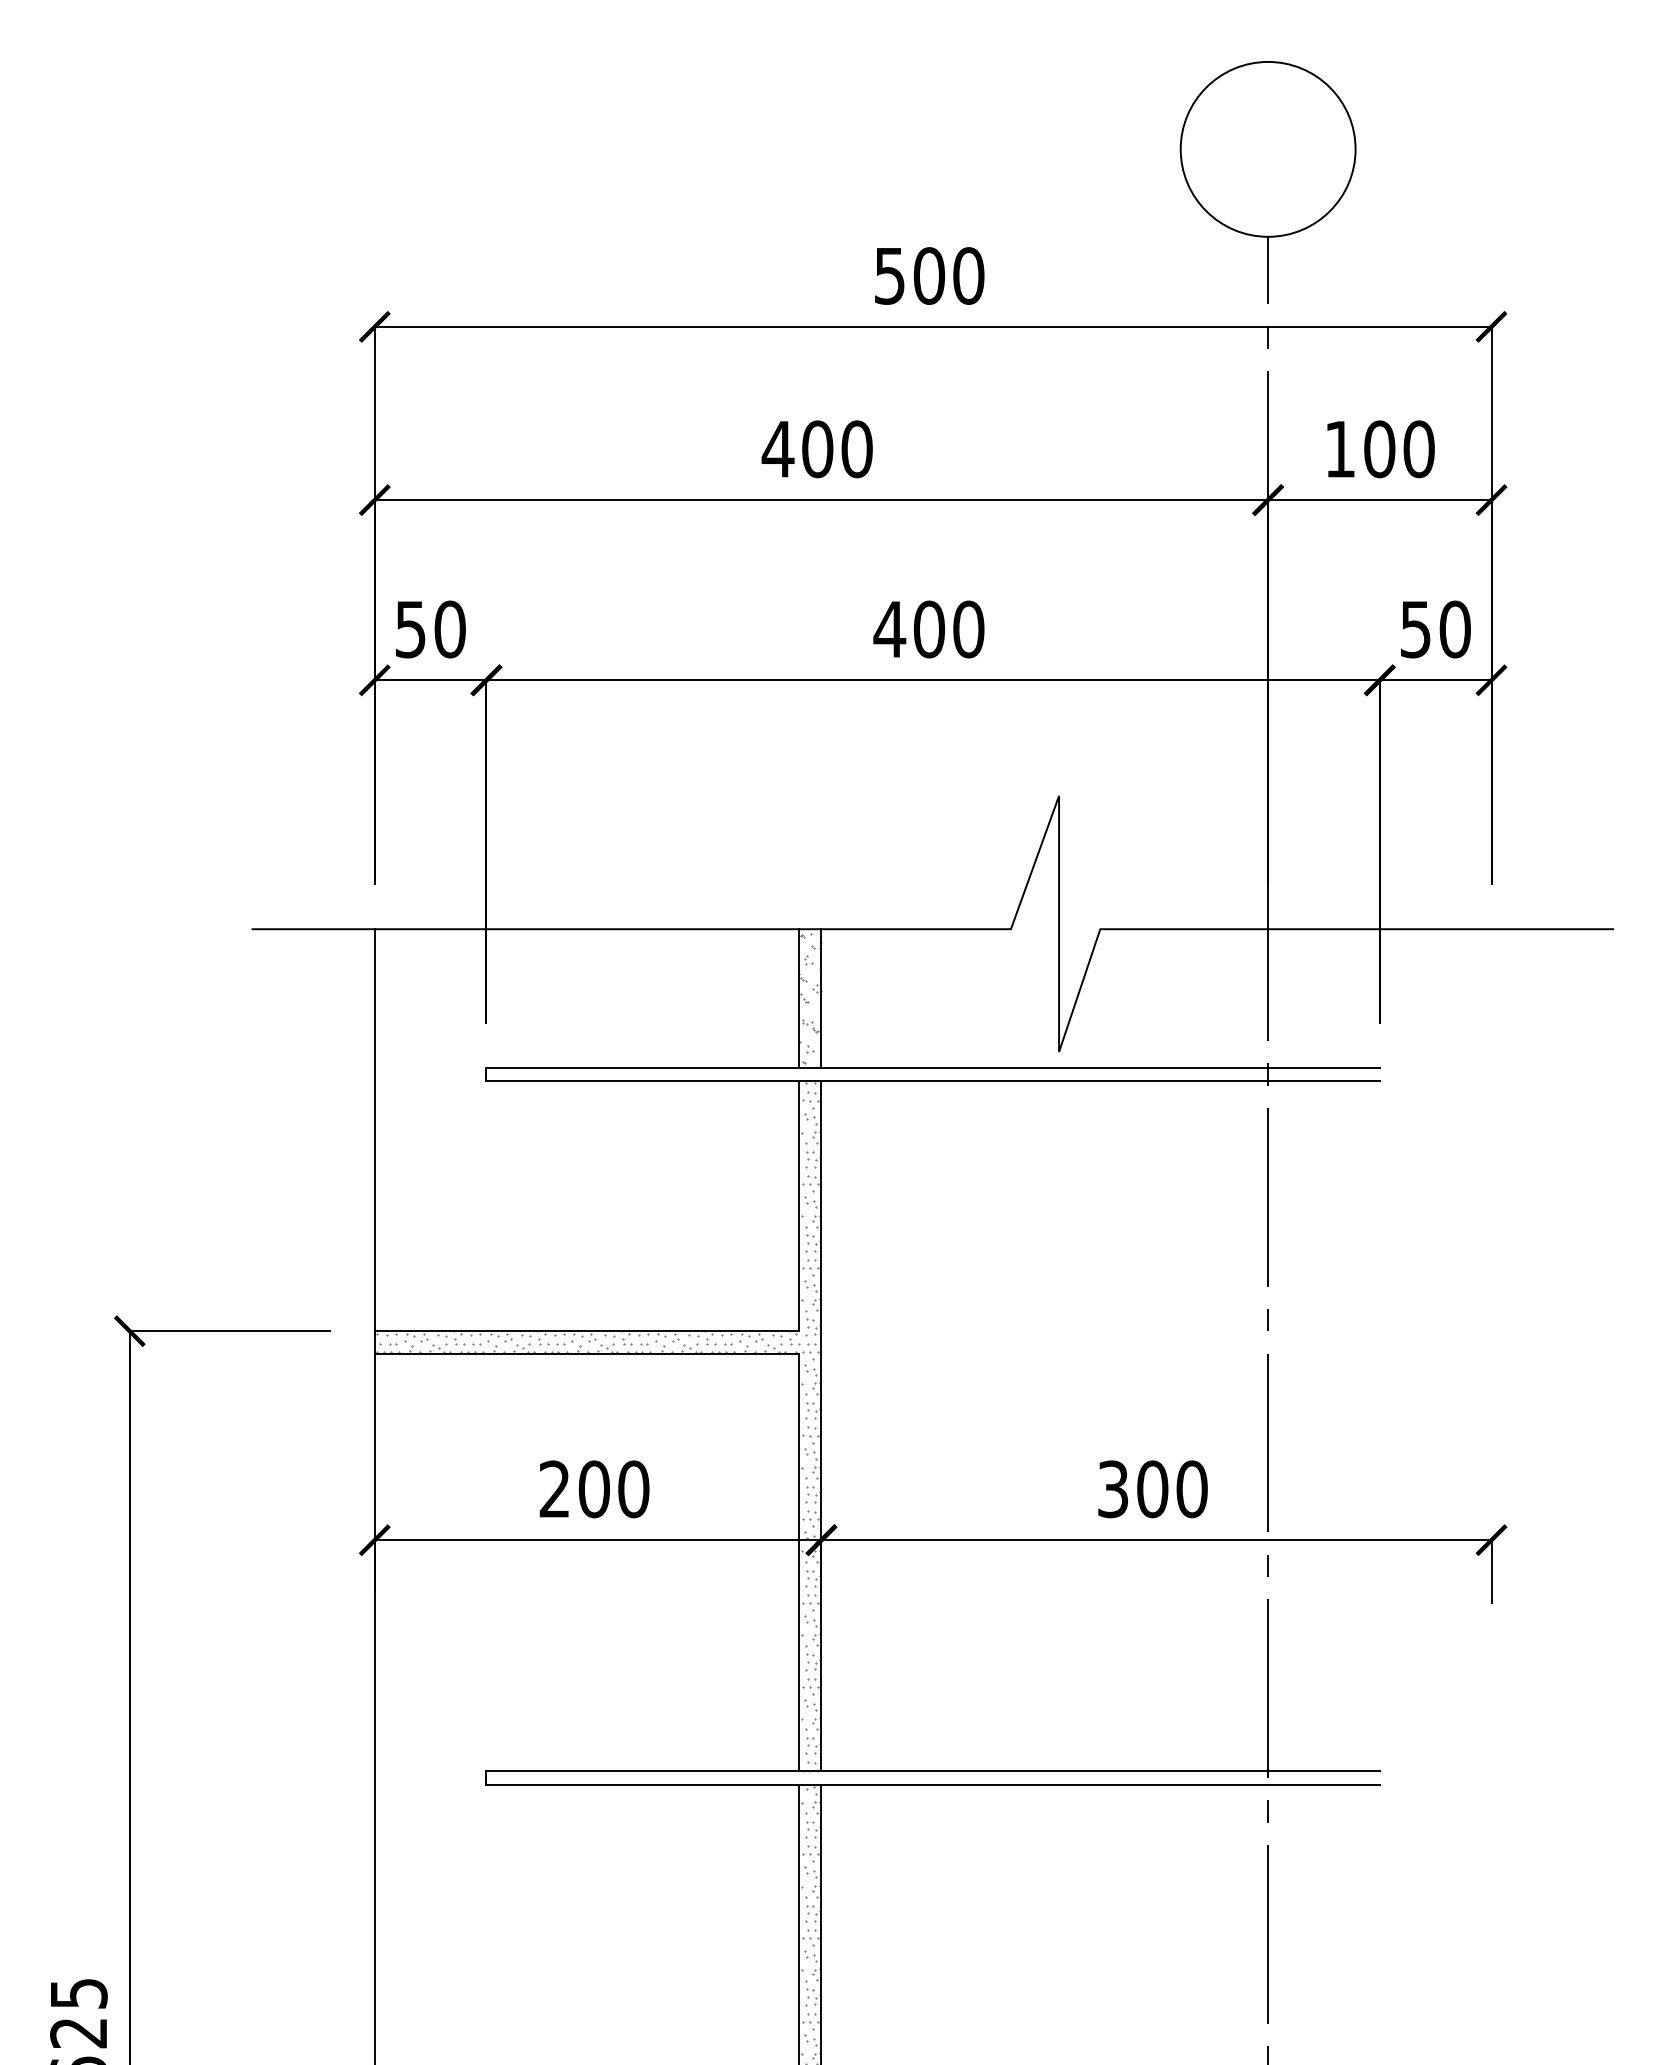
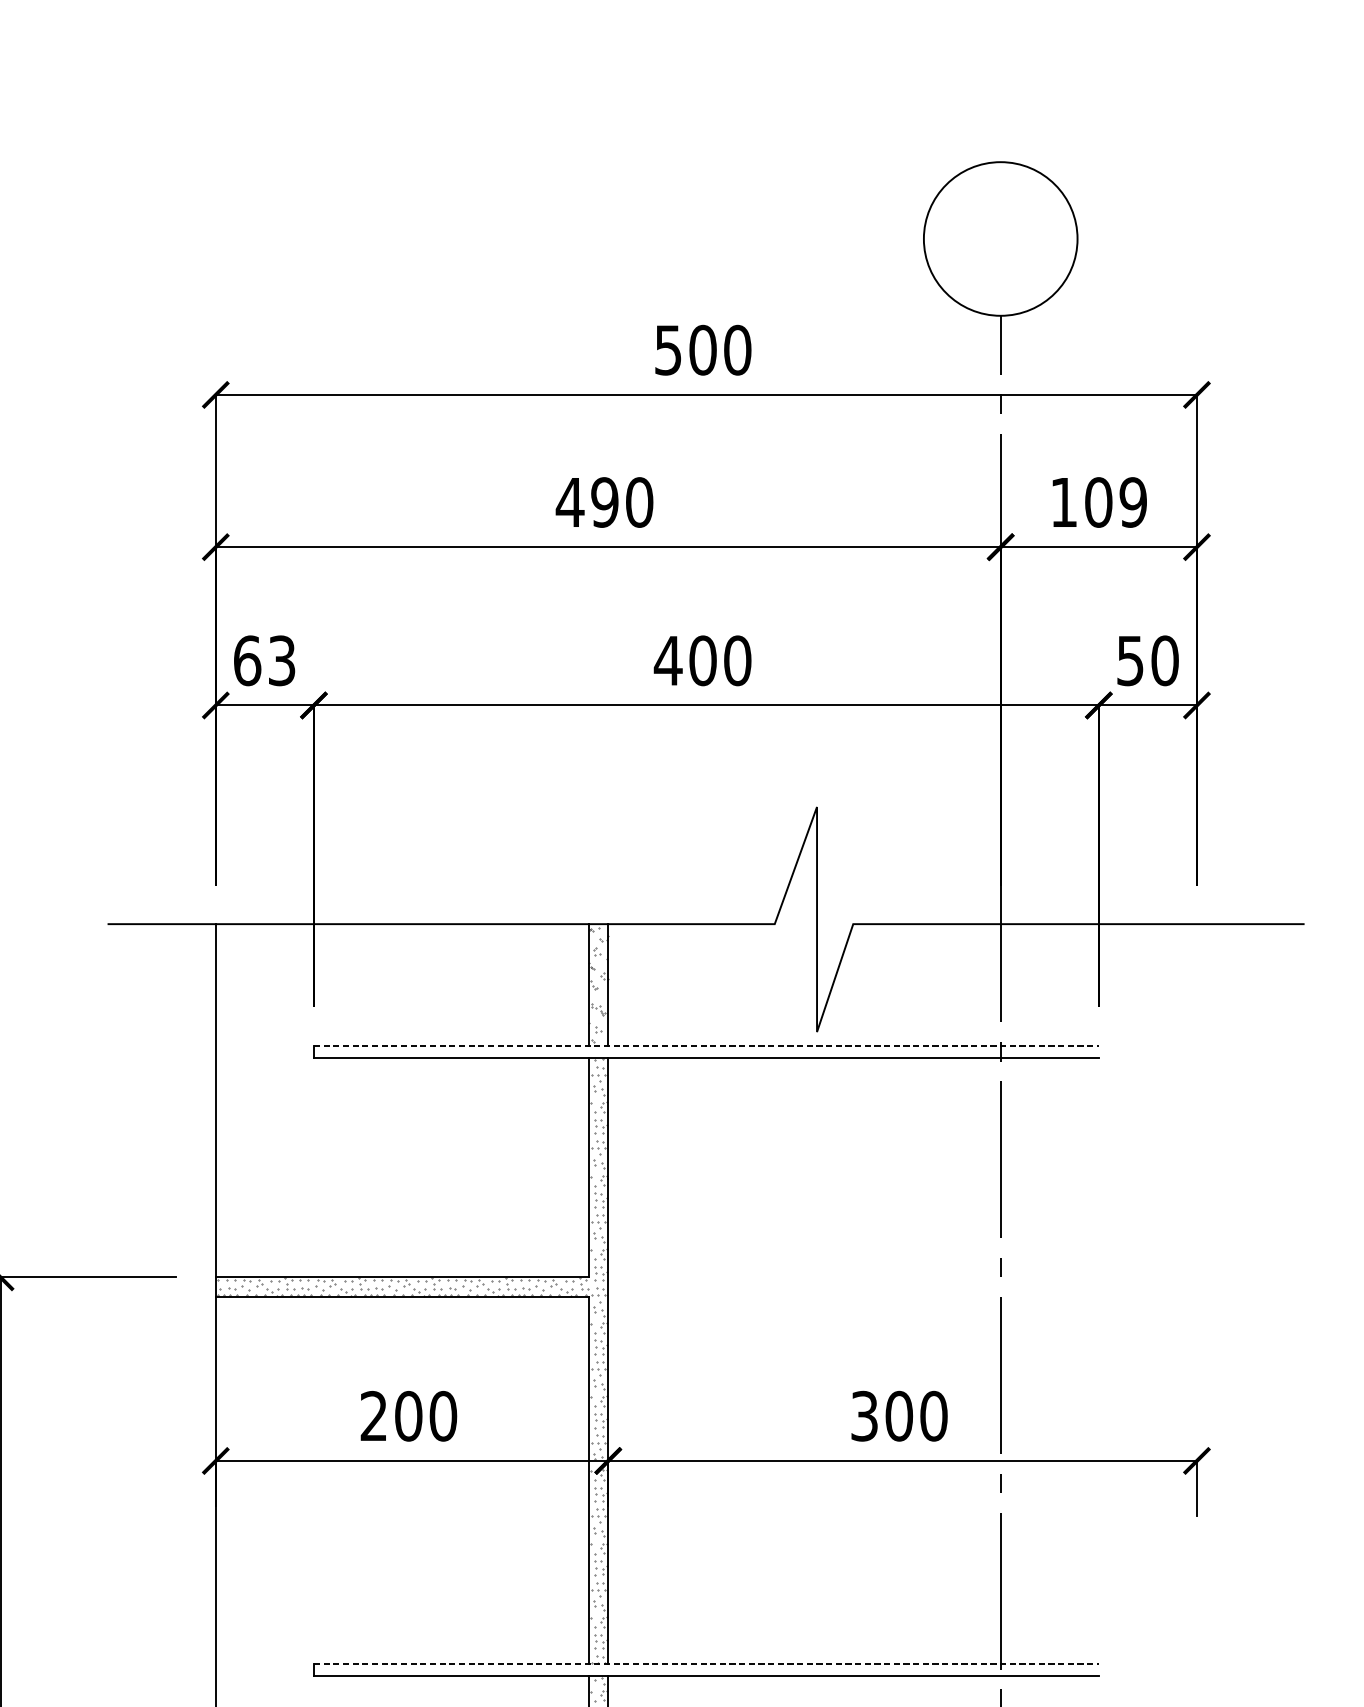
text: (817, 449) -> (604, 502), 400 -> 490
text: (1418, 449) -> (1132, 502), 100 -> 109
text: (430, 629) -> (264, 660), 50 -> 63
line: (933, 1067) -> (706, 1045), solid -> dashed
line: (933, 1771) -> (706, 1664), solid -> dashed

